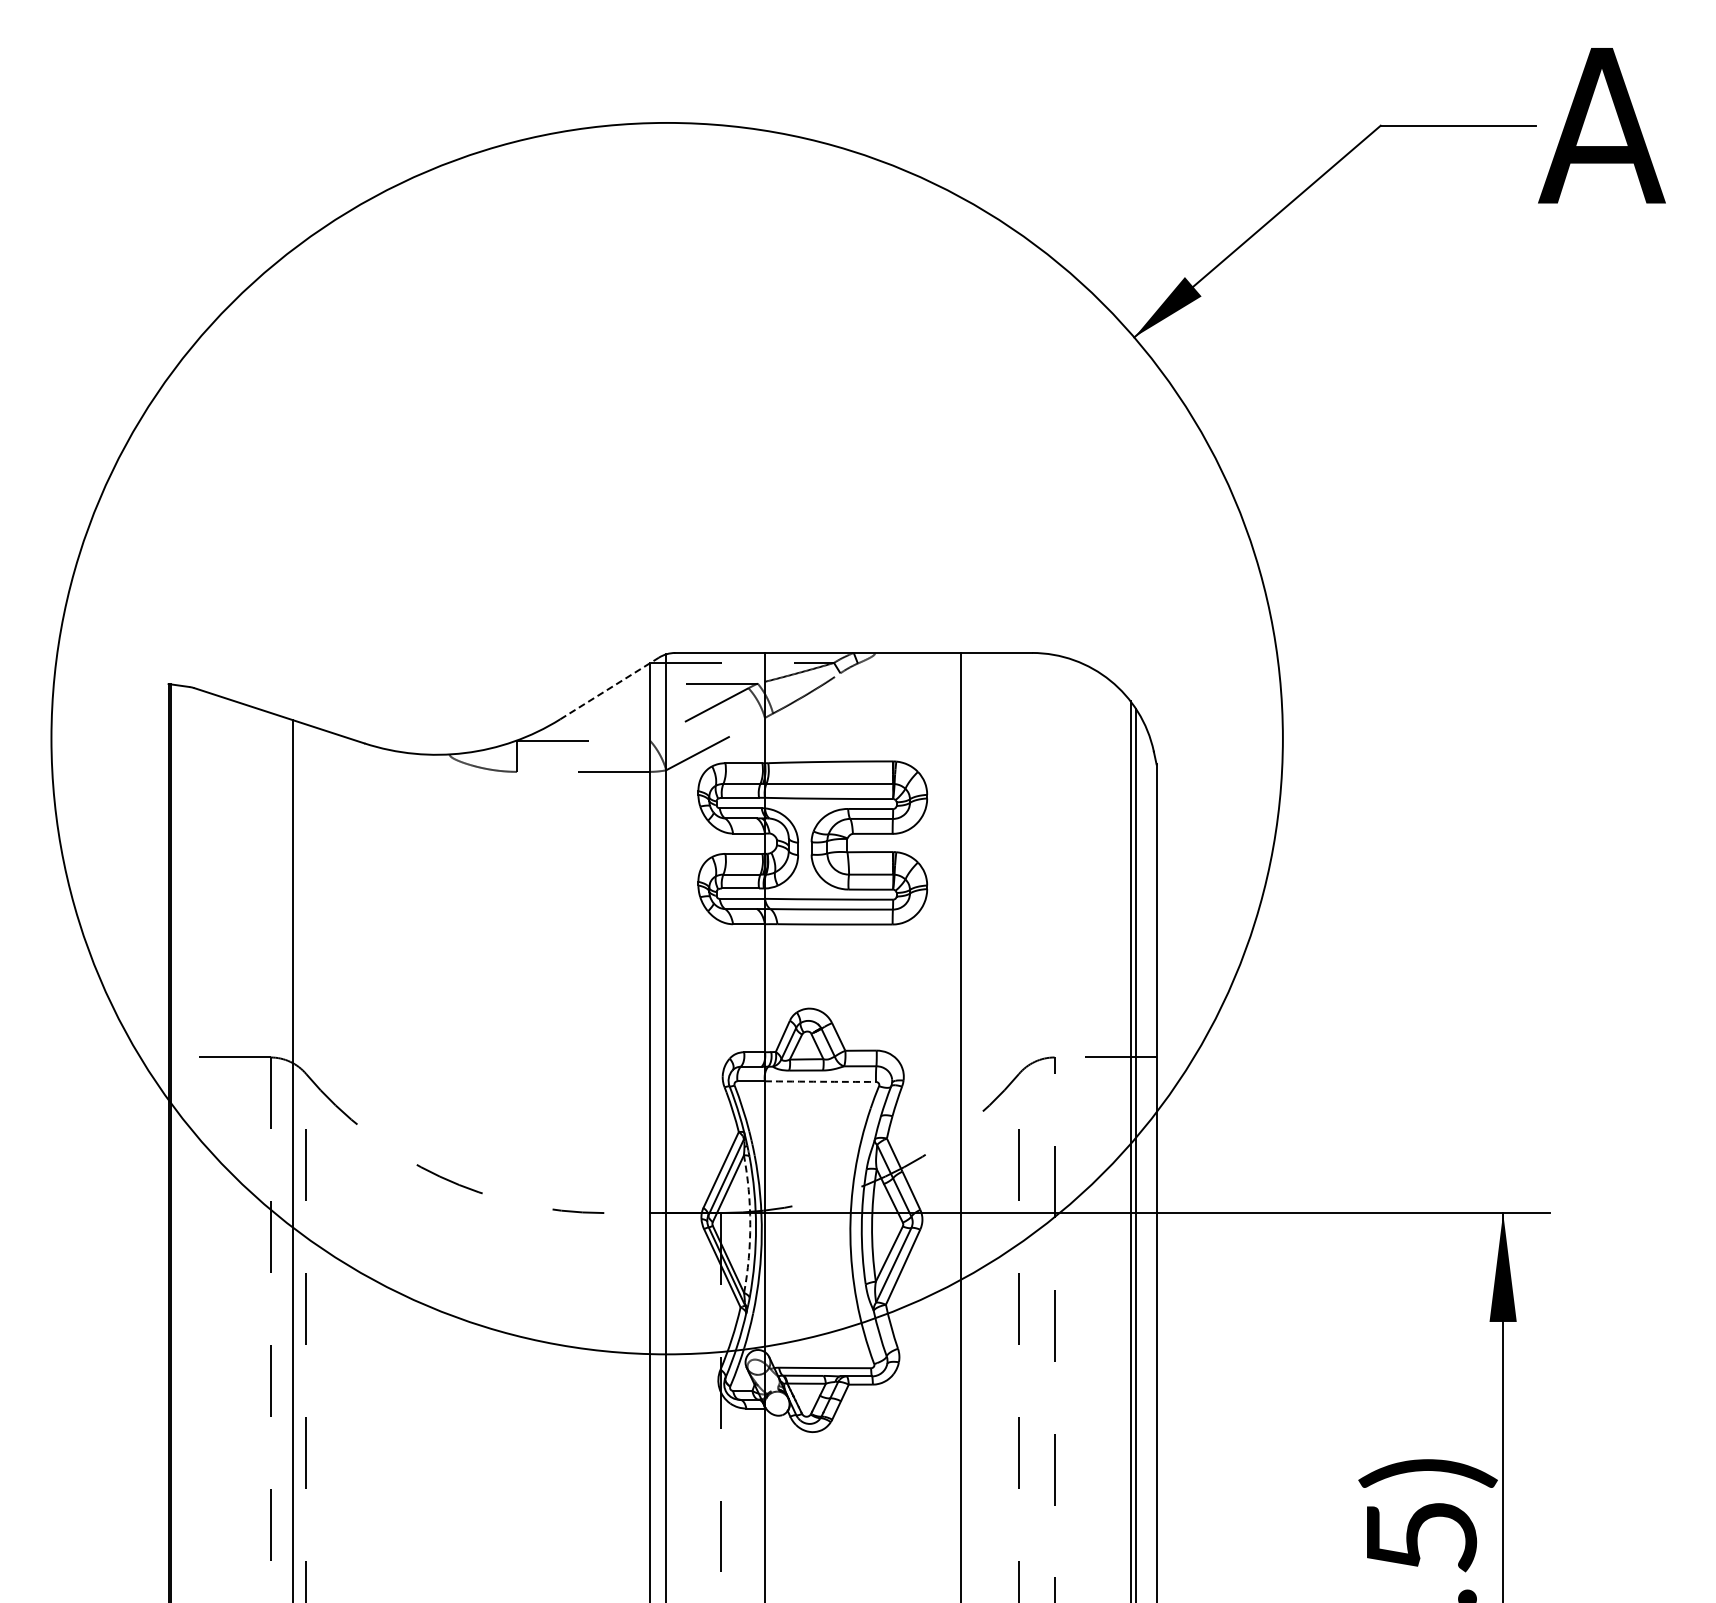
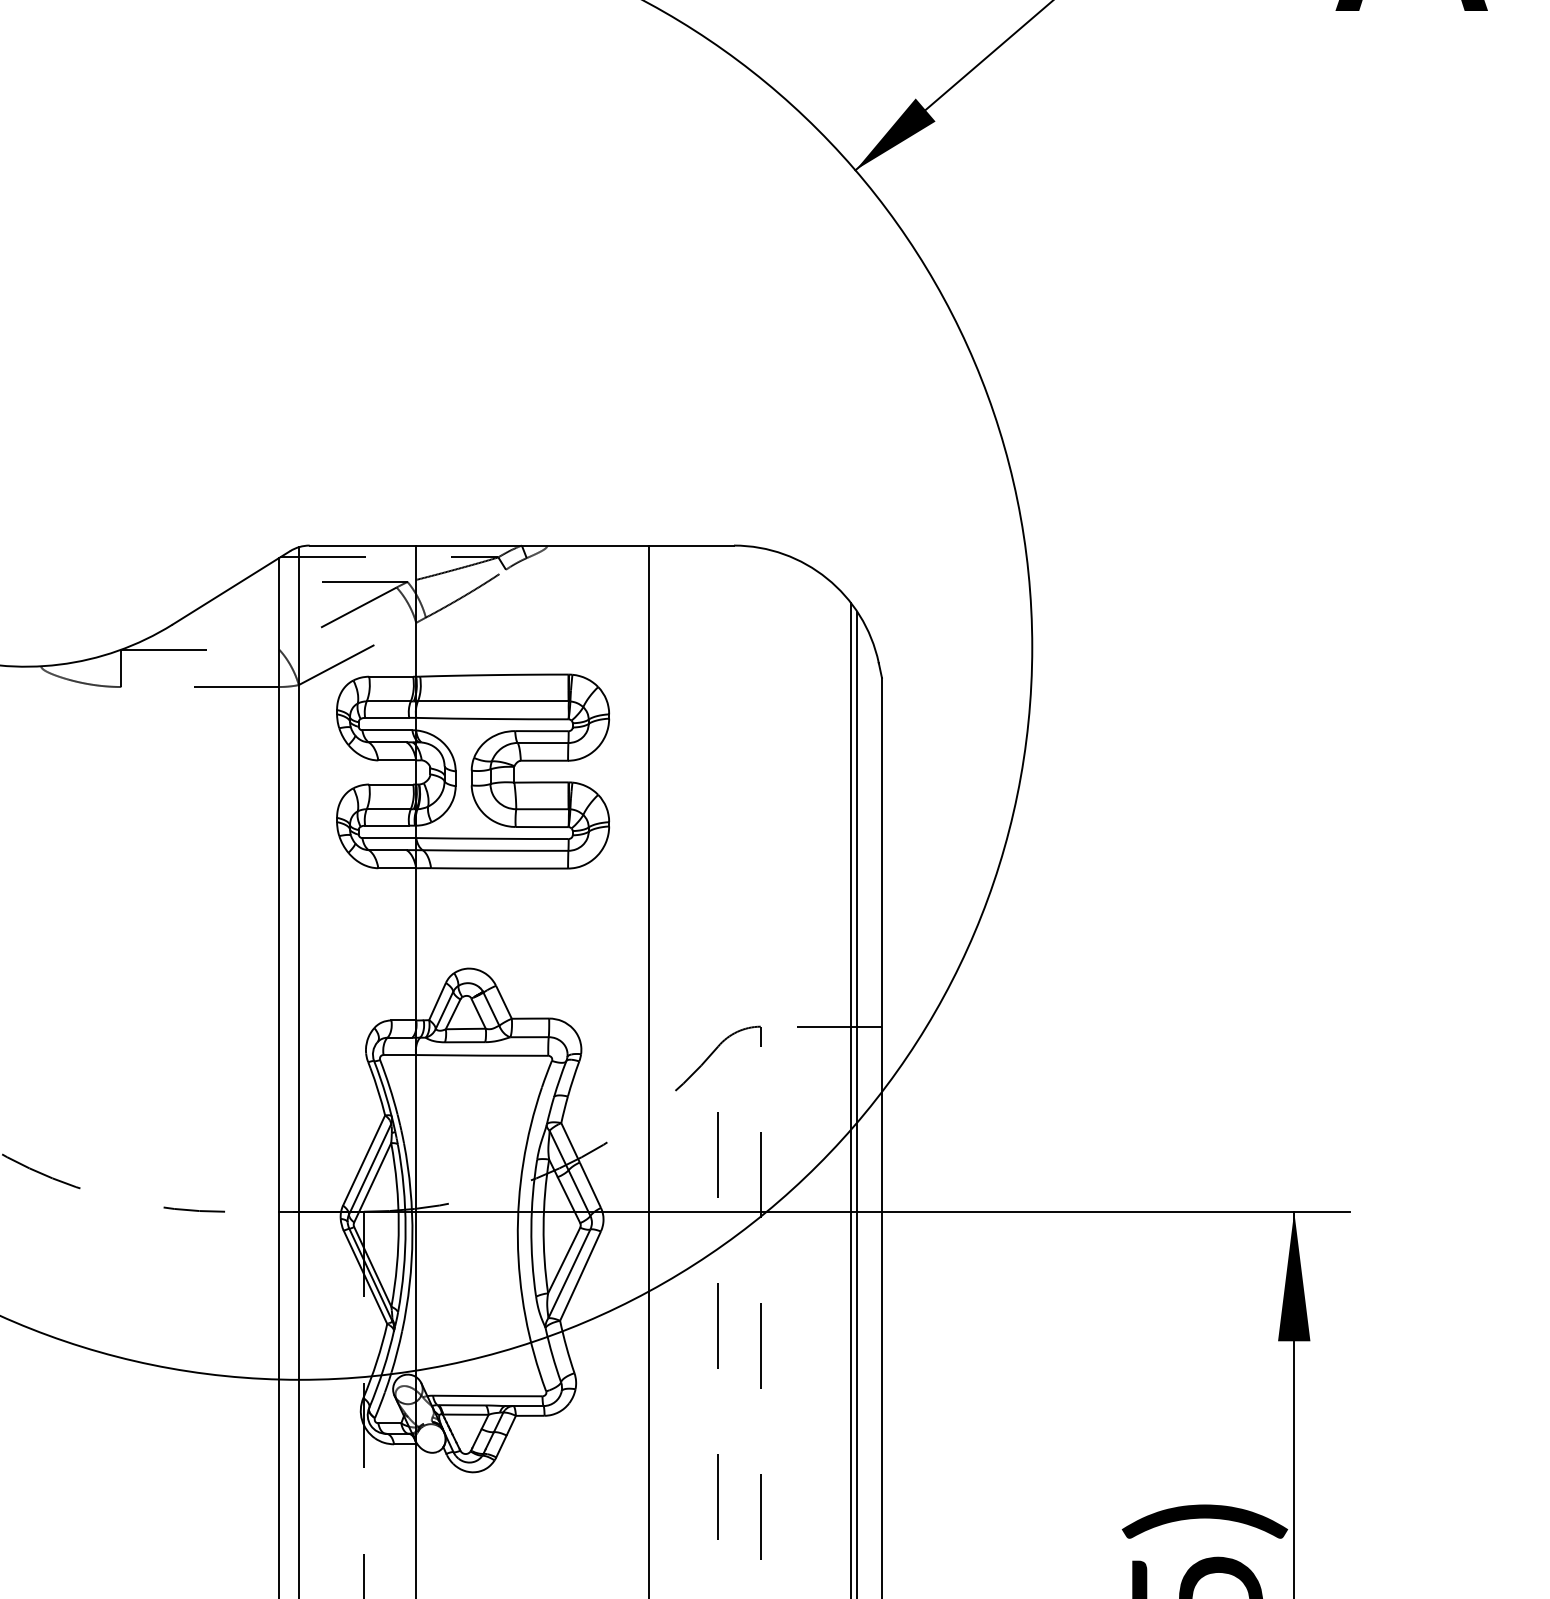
line: (610, 688) -> (232, 587), dashed -> solid
arc: (820, 1081) -> (482, 1055), dashed -> solid
arc: (750, 1224) -> (399, 1225), dashed -> solid

